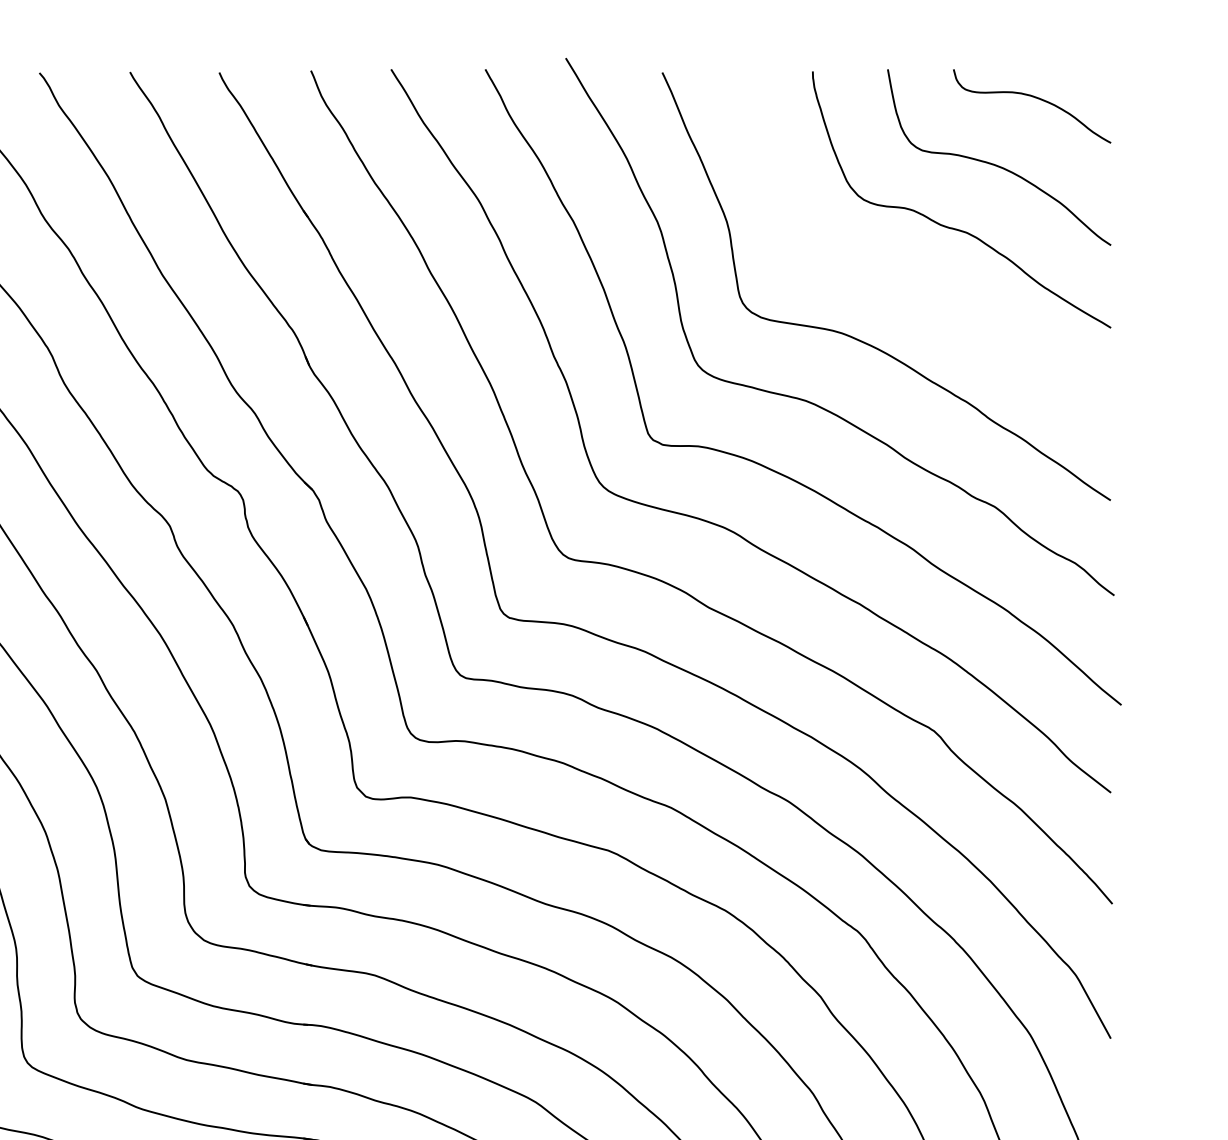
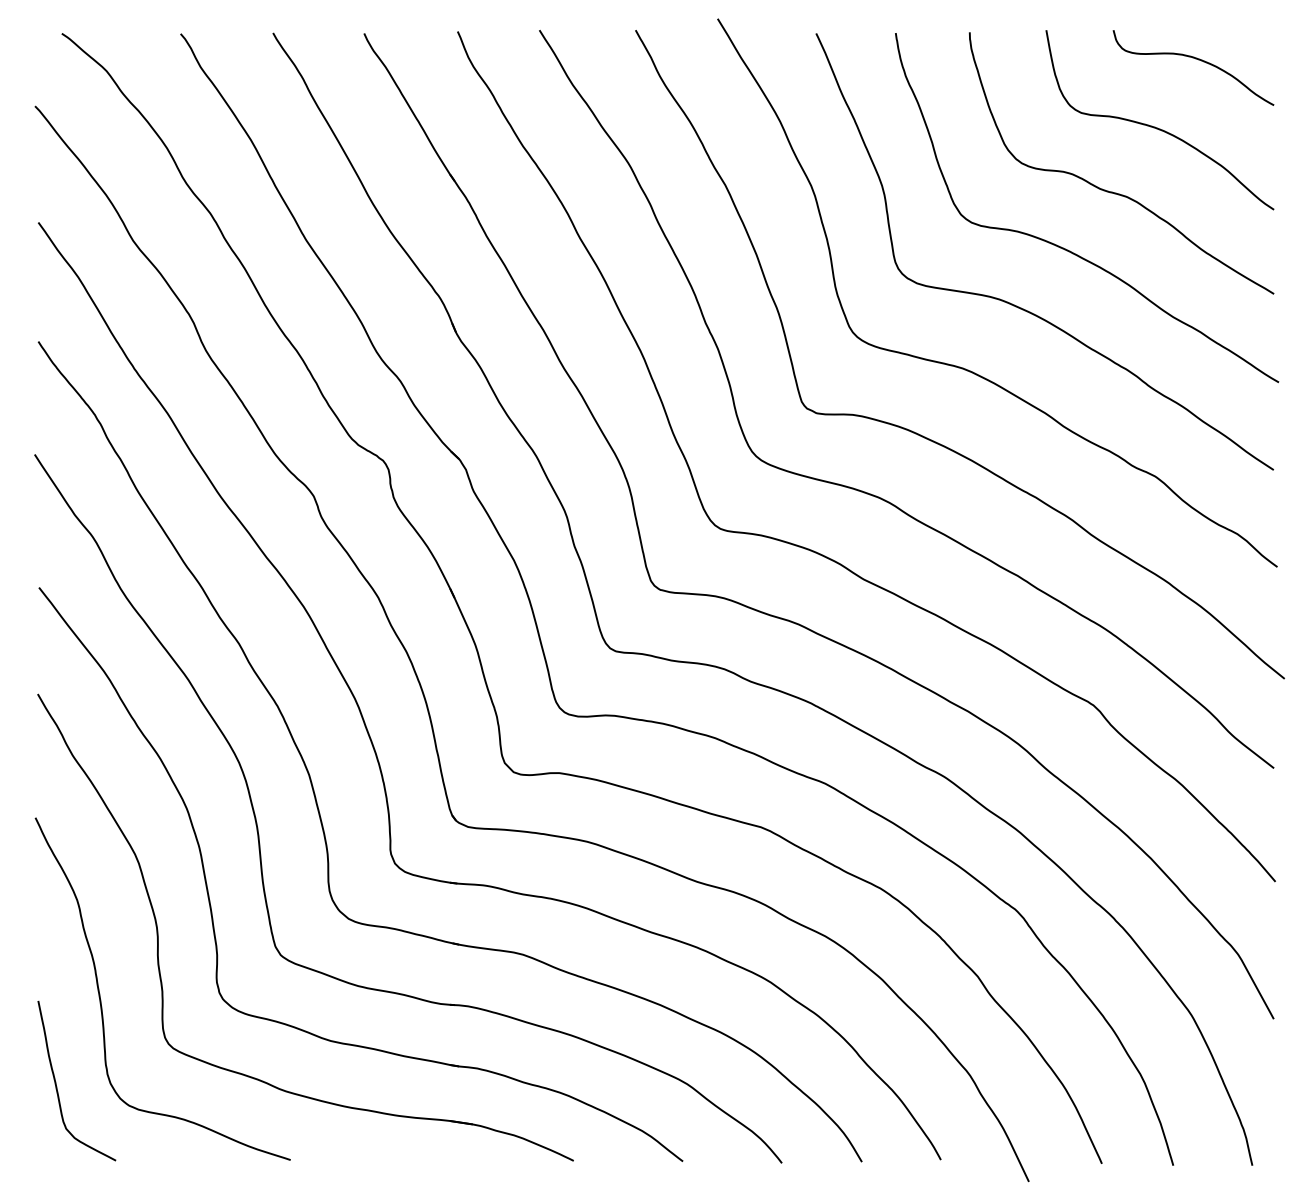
curve: (911, 285) -> (1070, 250), added

